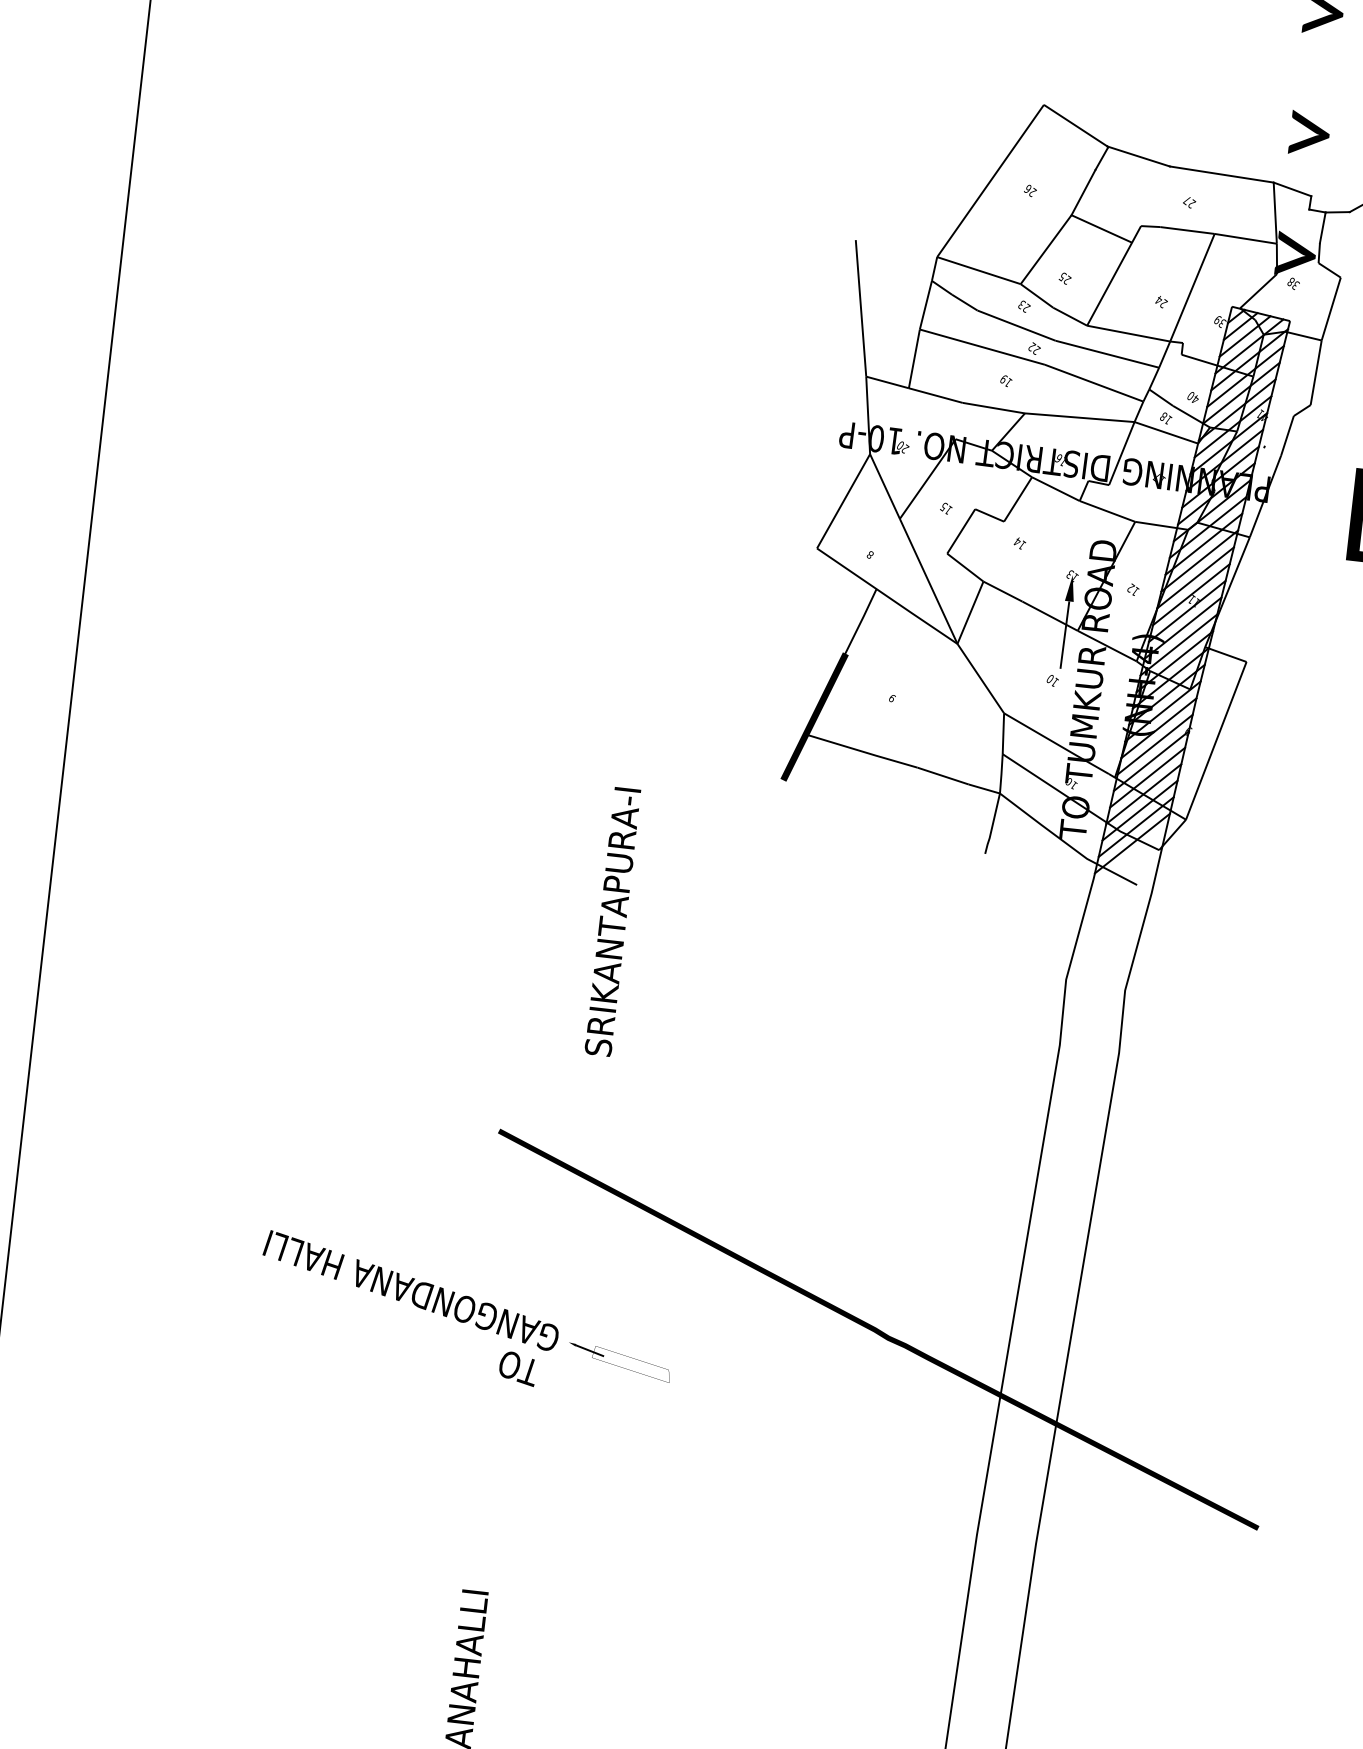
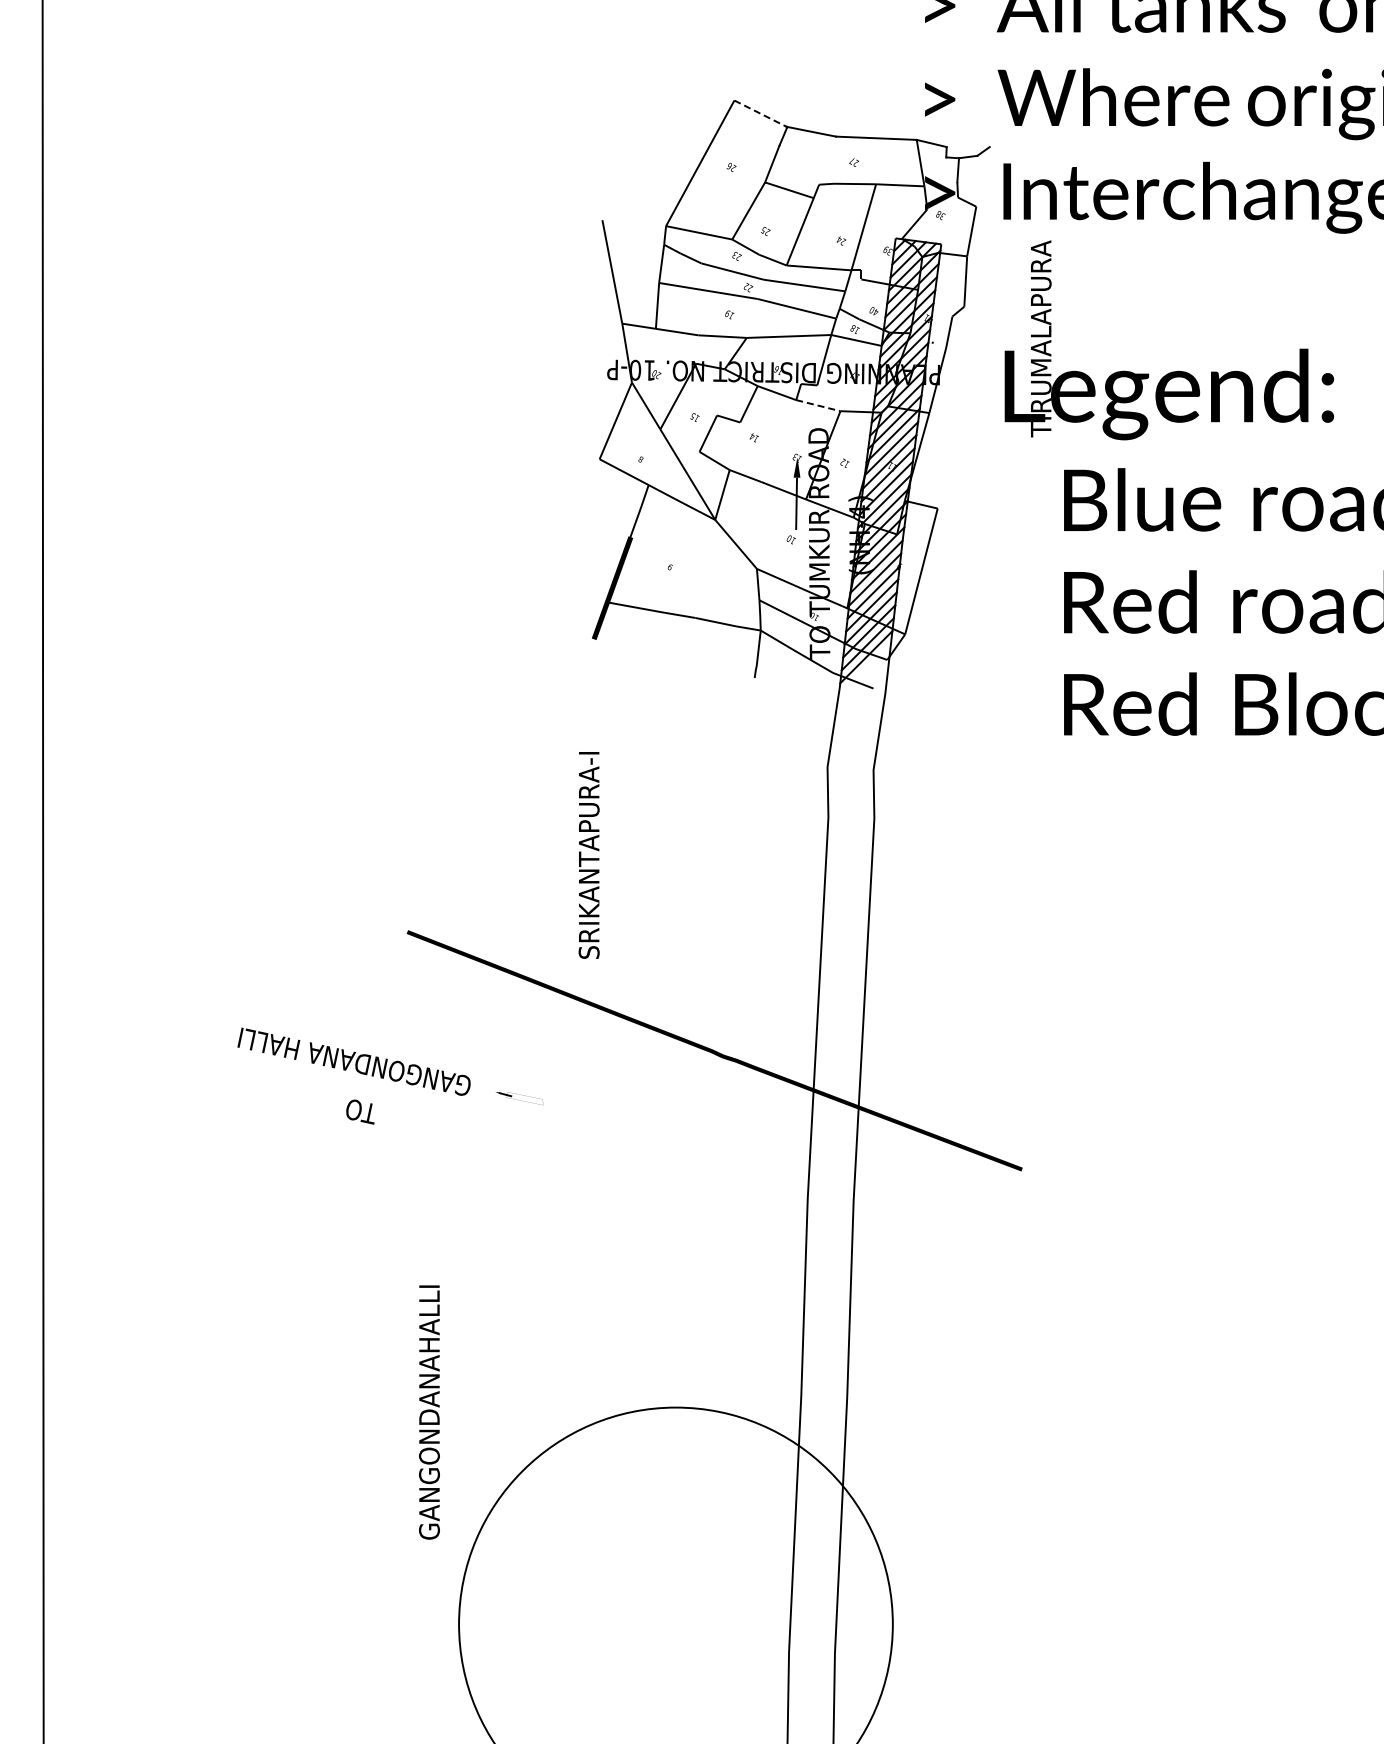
line: (1077, 125) -> (761, 113), solid -> dashed
line: (1107, 511) -> (818, 405), solid -> dashed
text: (612, 921) -> (588, 855), moved
part: (619, 1362) -> (519, 1098), size x0.6
text: (517, 1368) -> (360, 1111), moved

